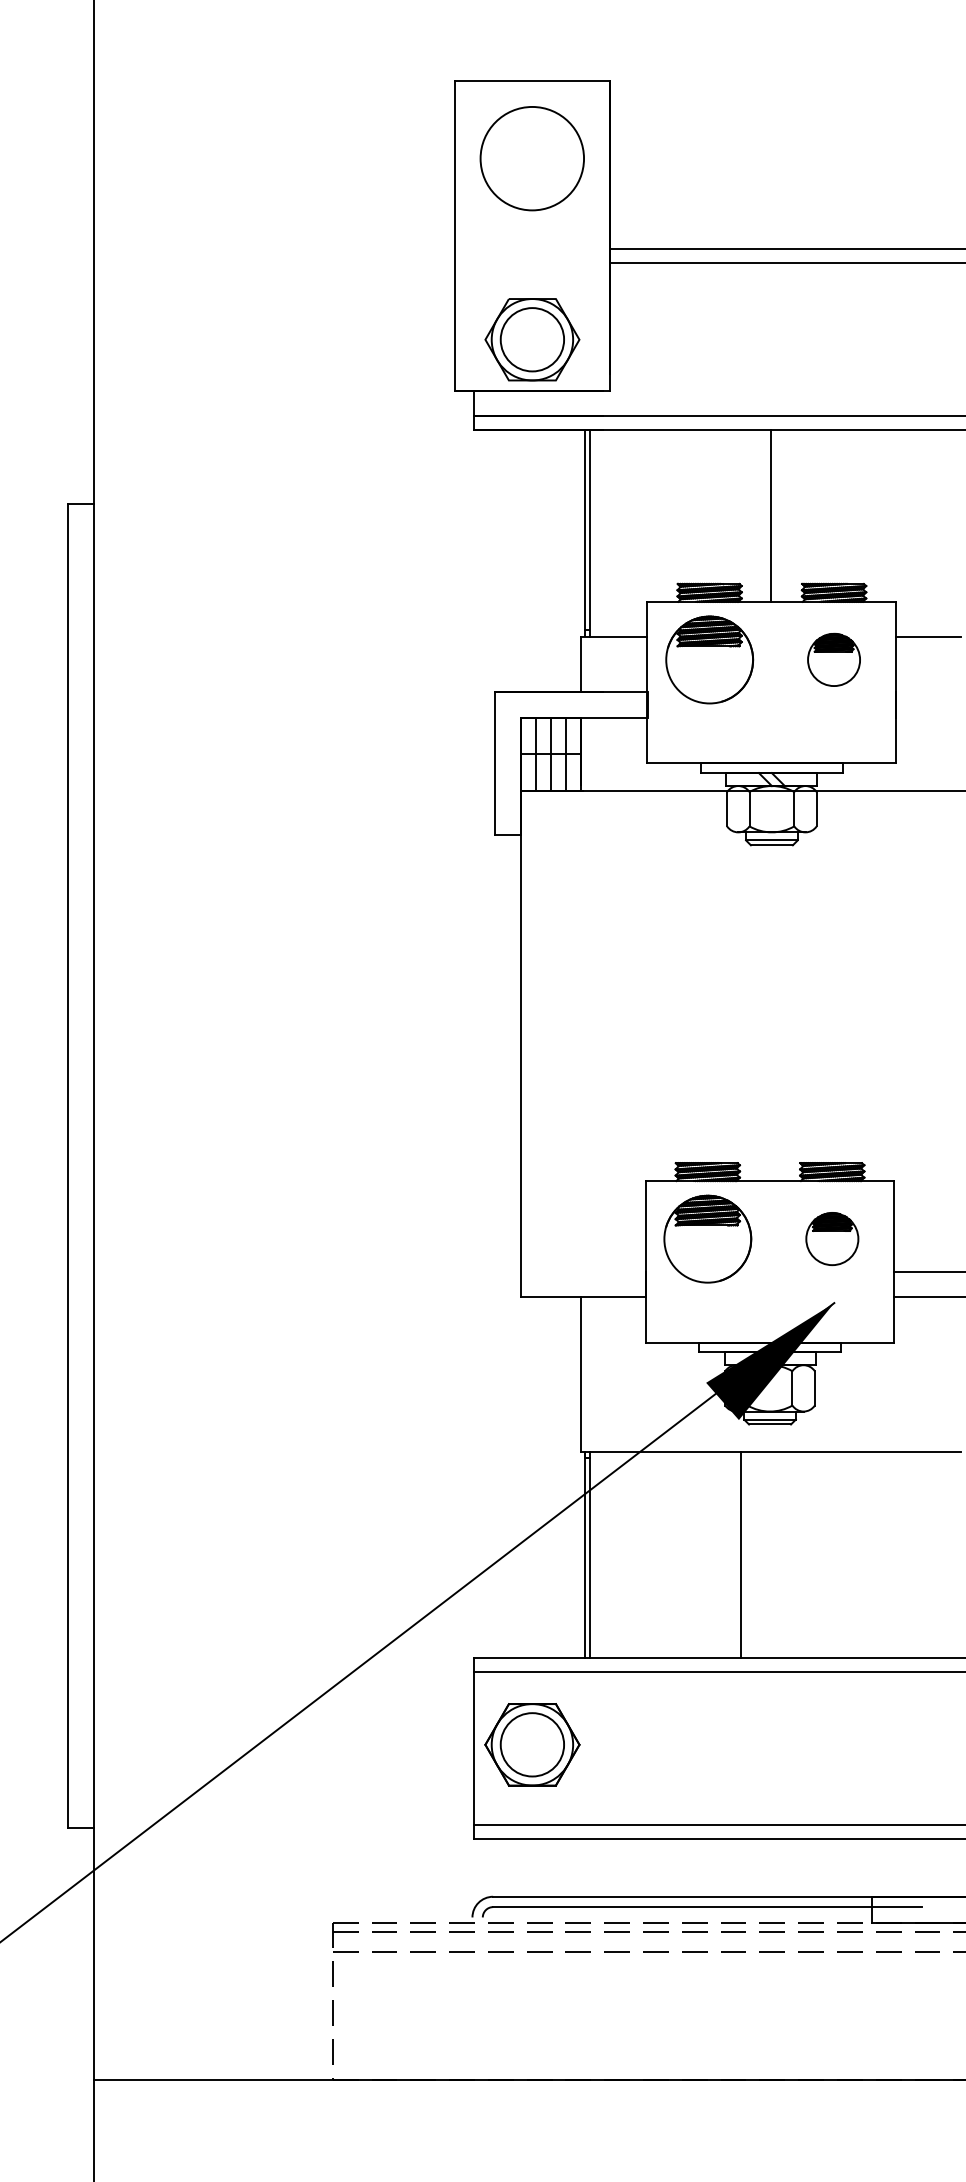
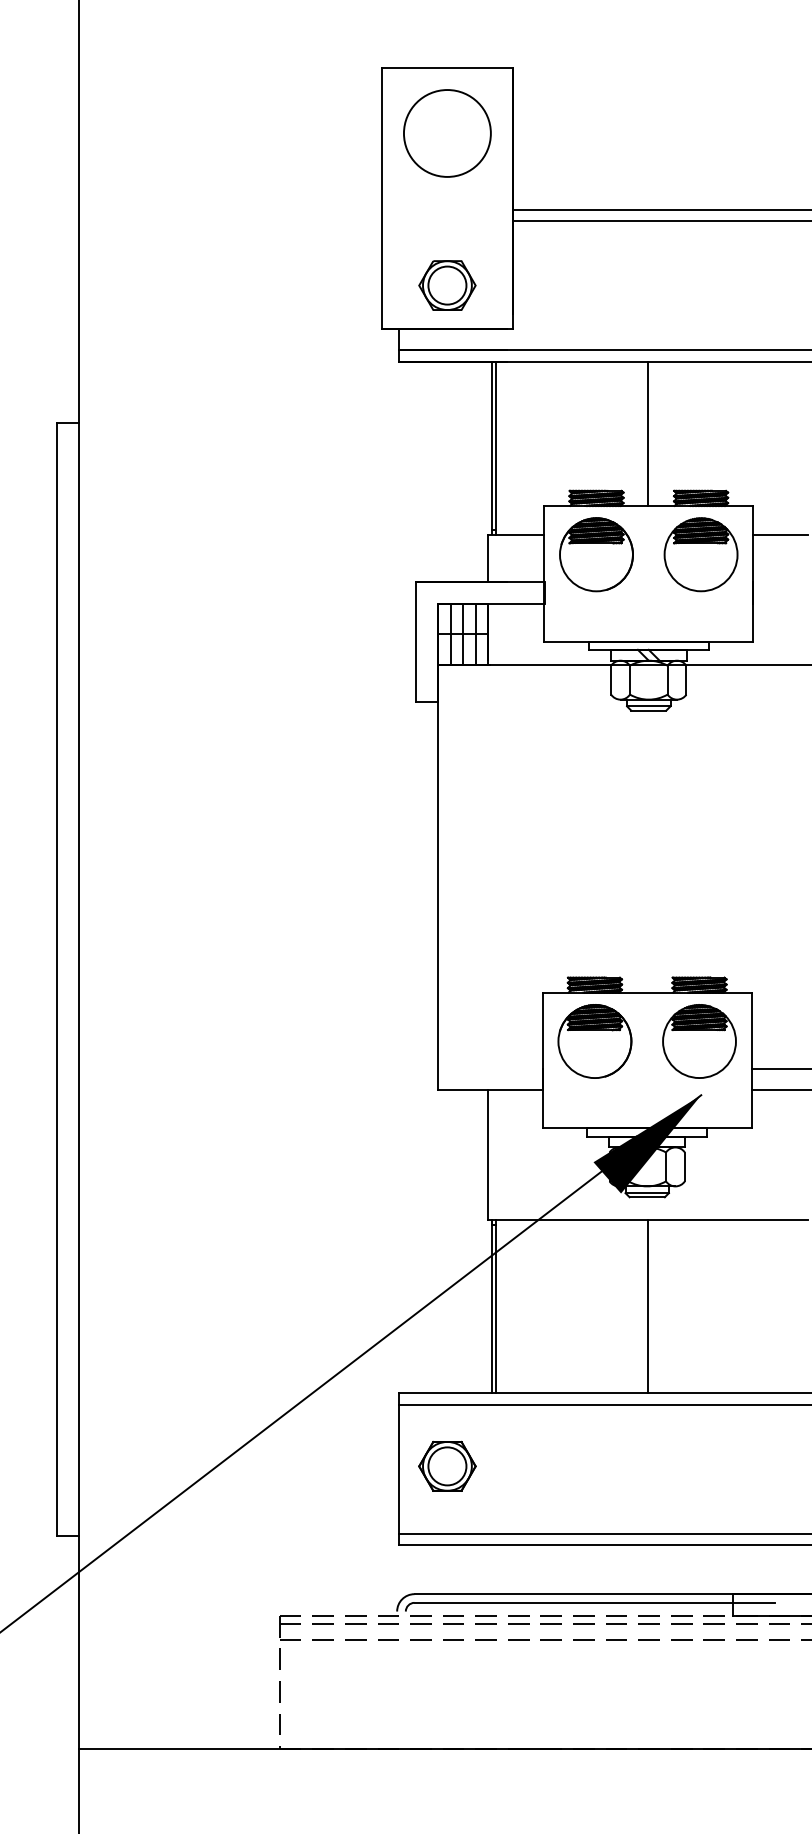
part: (531, 339) -> (446, 285), size x0.71
part: (833, 659) -> (700, 554), size x1.67
part: (832, 1238) -> (699, 1040), size x1.67
line: (740, 1554) -> (647, 1306), moved
part: (531, 1744) -> (446, 1466), size x0.71

